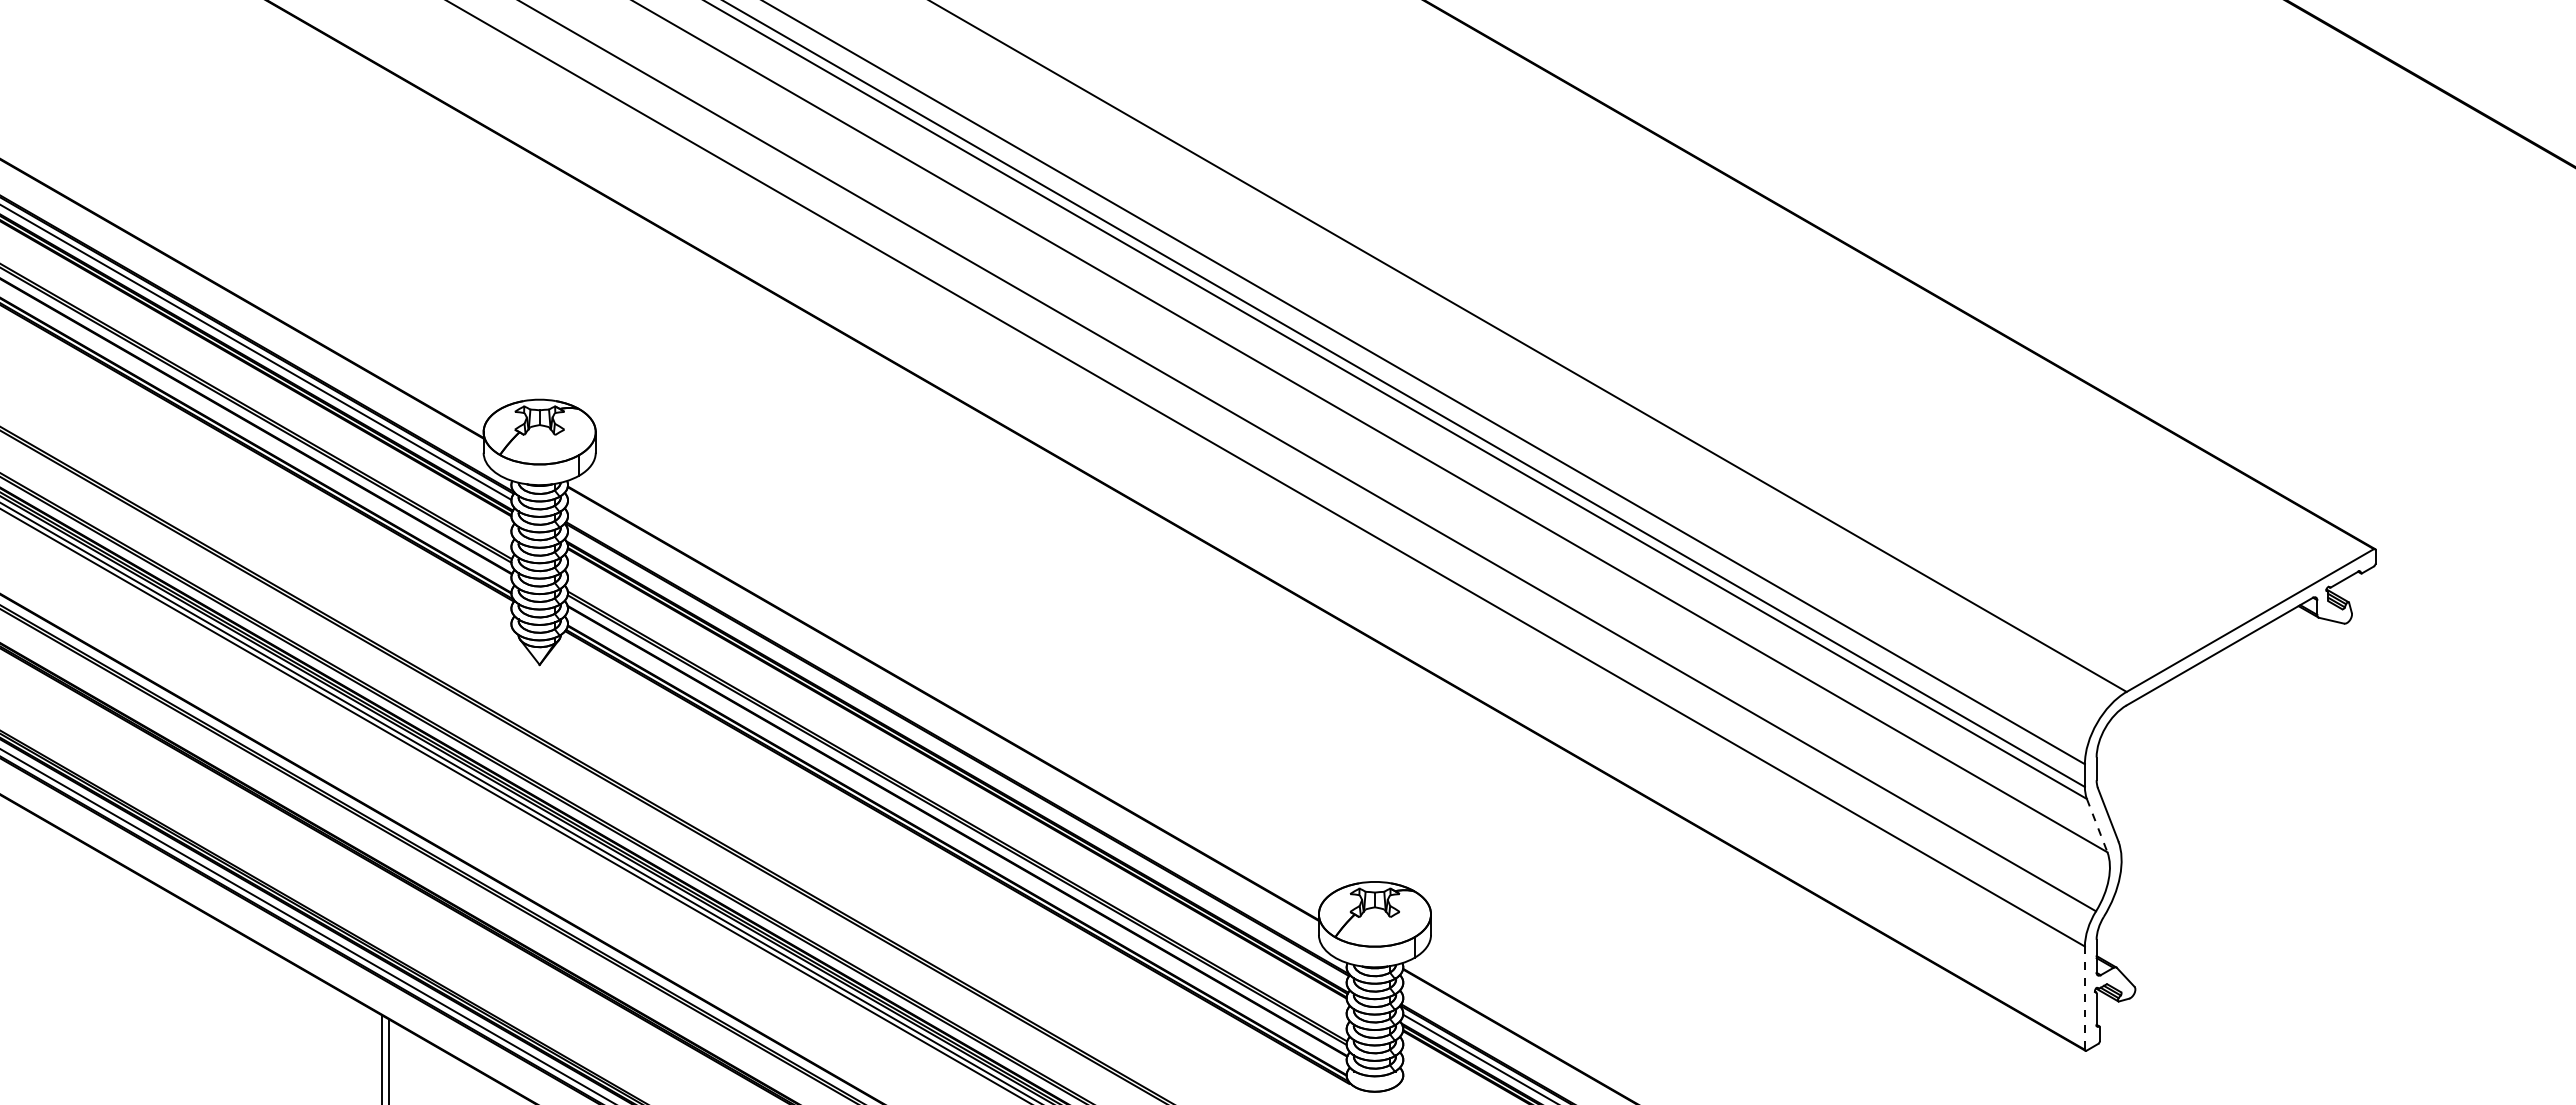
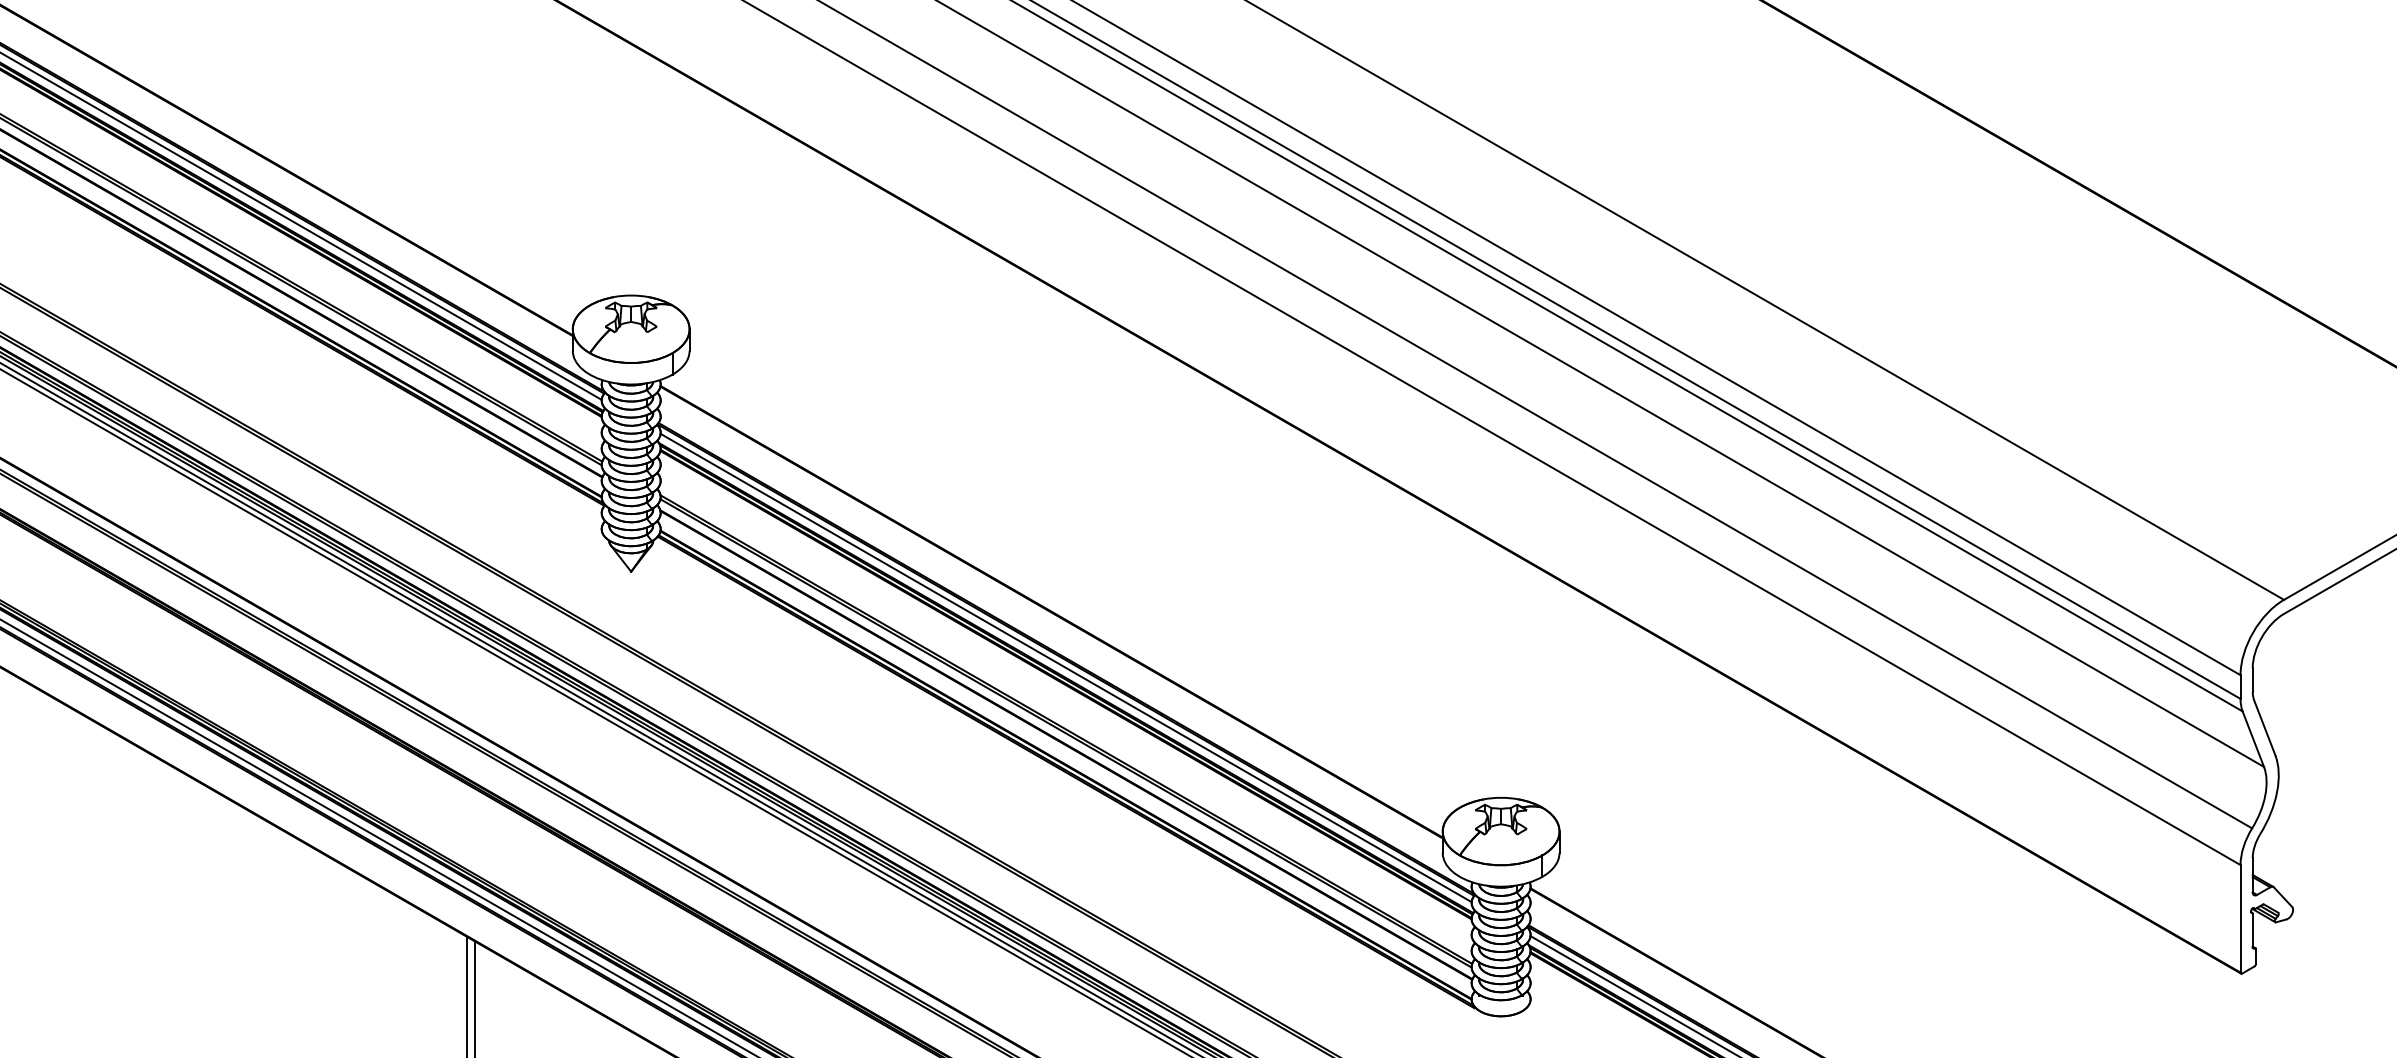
line: (956, 757) -> (1065, 668), added
line: (2097, 825) -> (2253, 739), dashed -> solid
line: (2084, 998) -> (2240, 919), dashed -> solid

